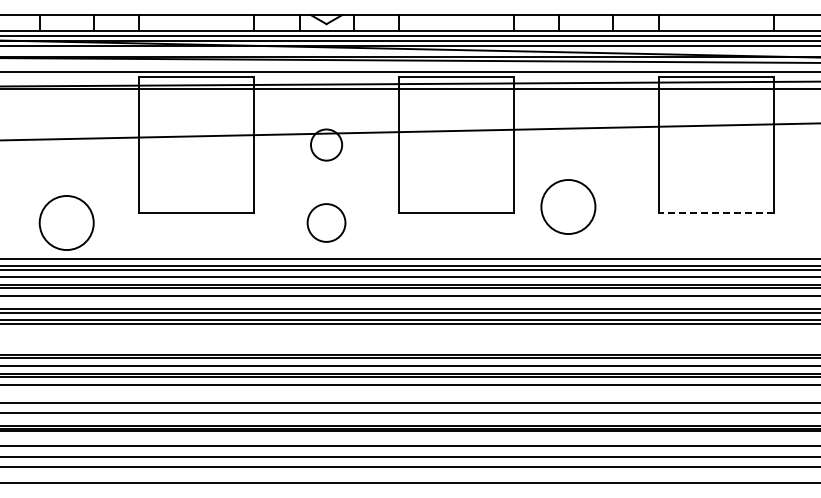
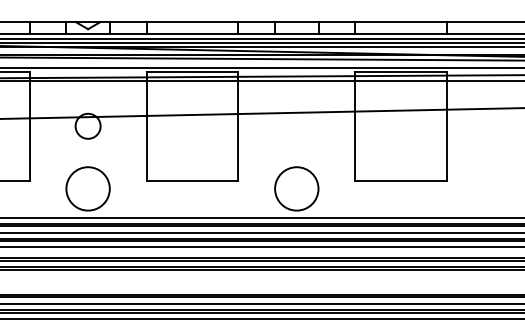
circle: (568, 206) -> (296, 188), moved
line: (715, 212) -> (400, 180), dashed -> solid
circle: (326, 222) -> (88, 188), size x1.43

